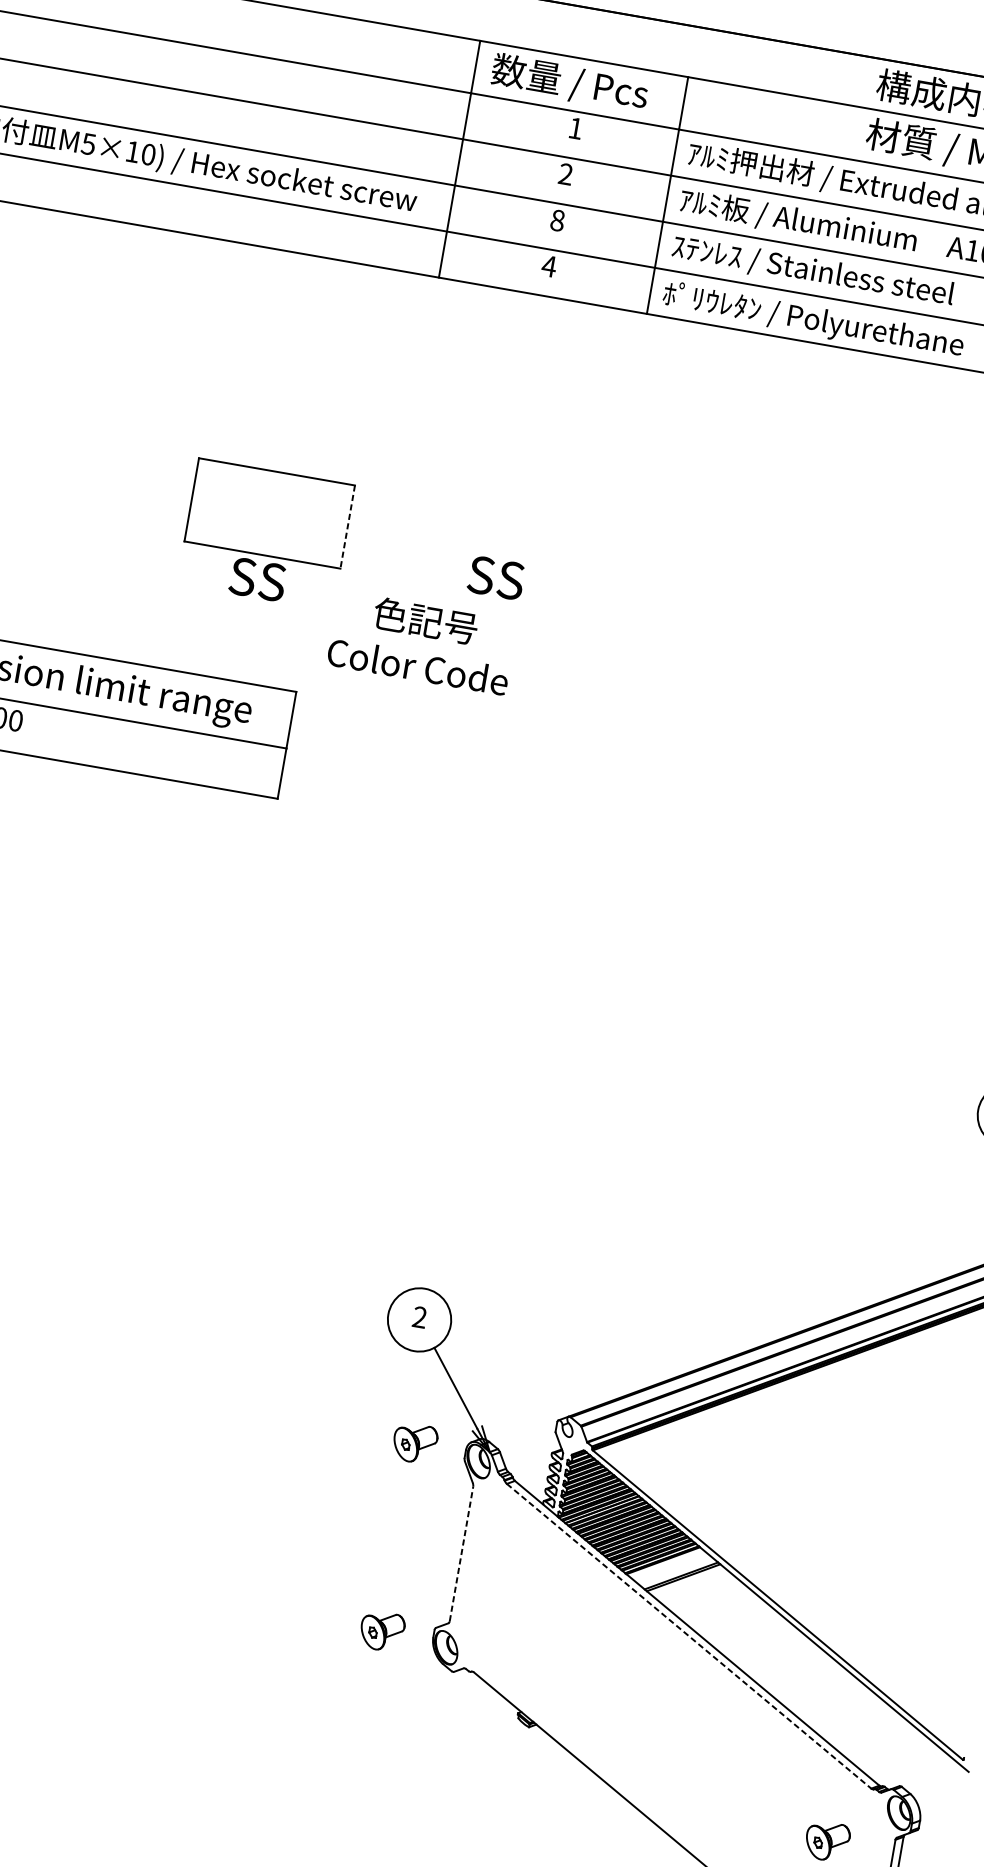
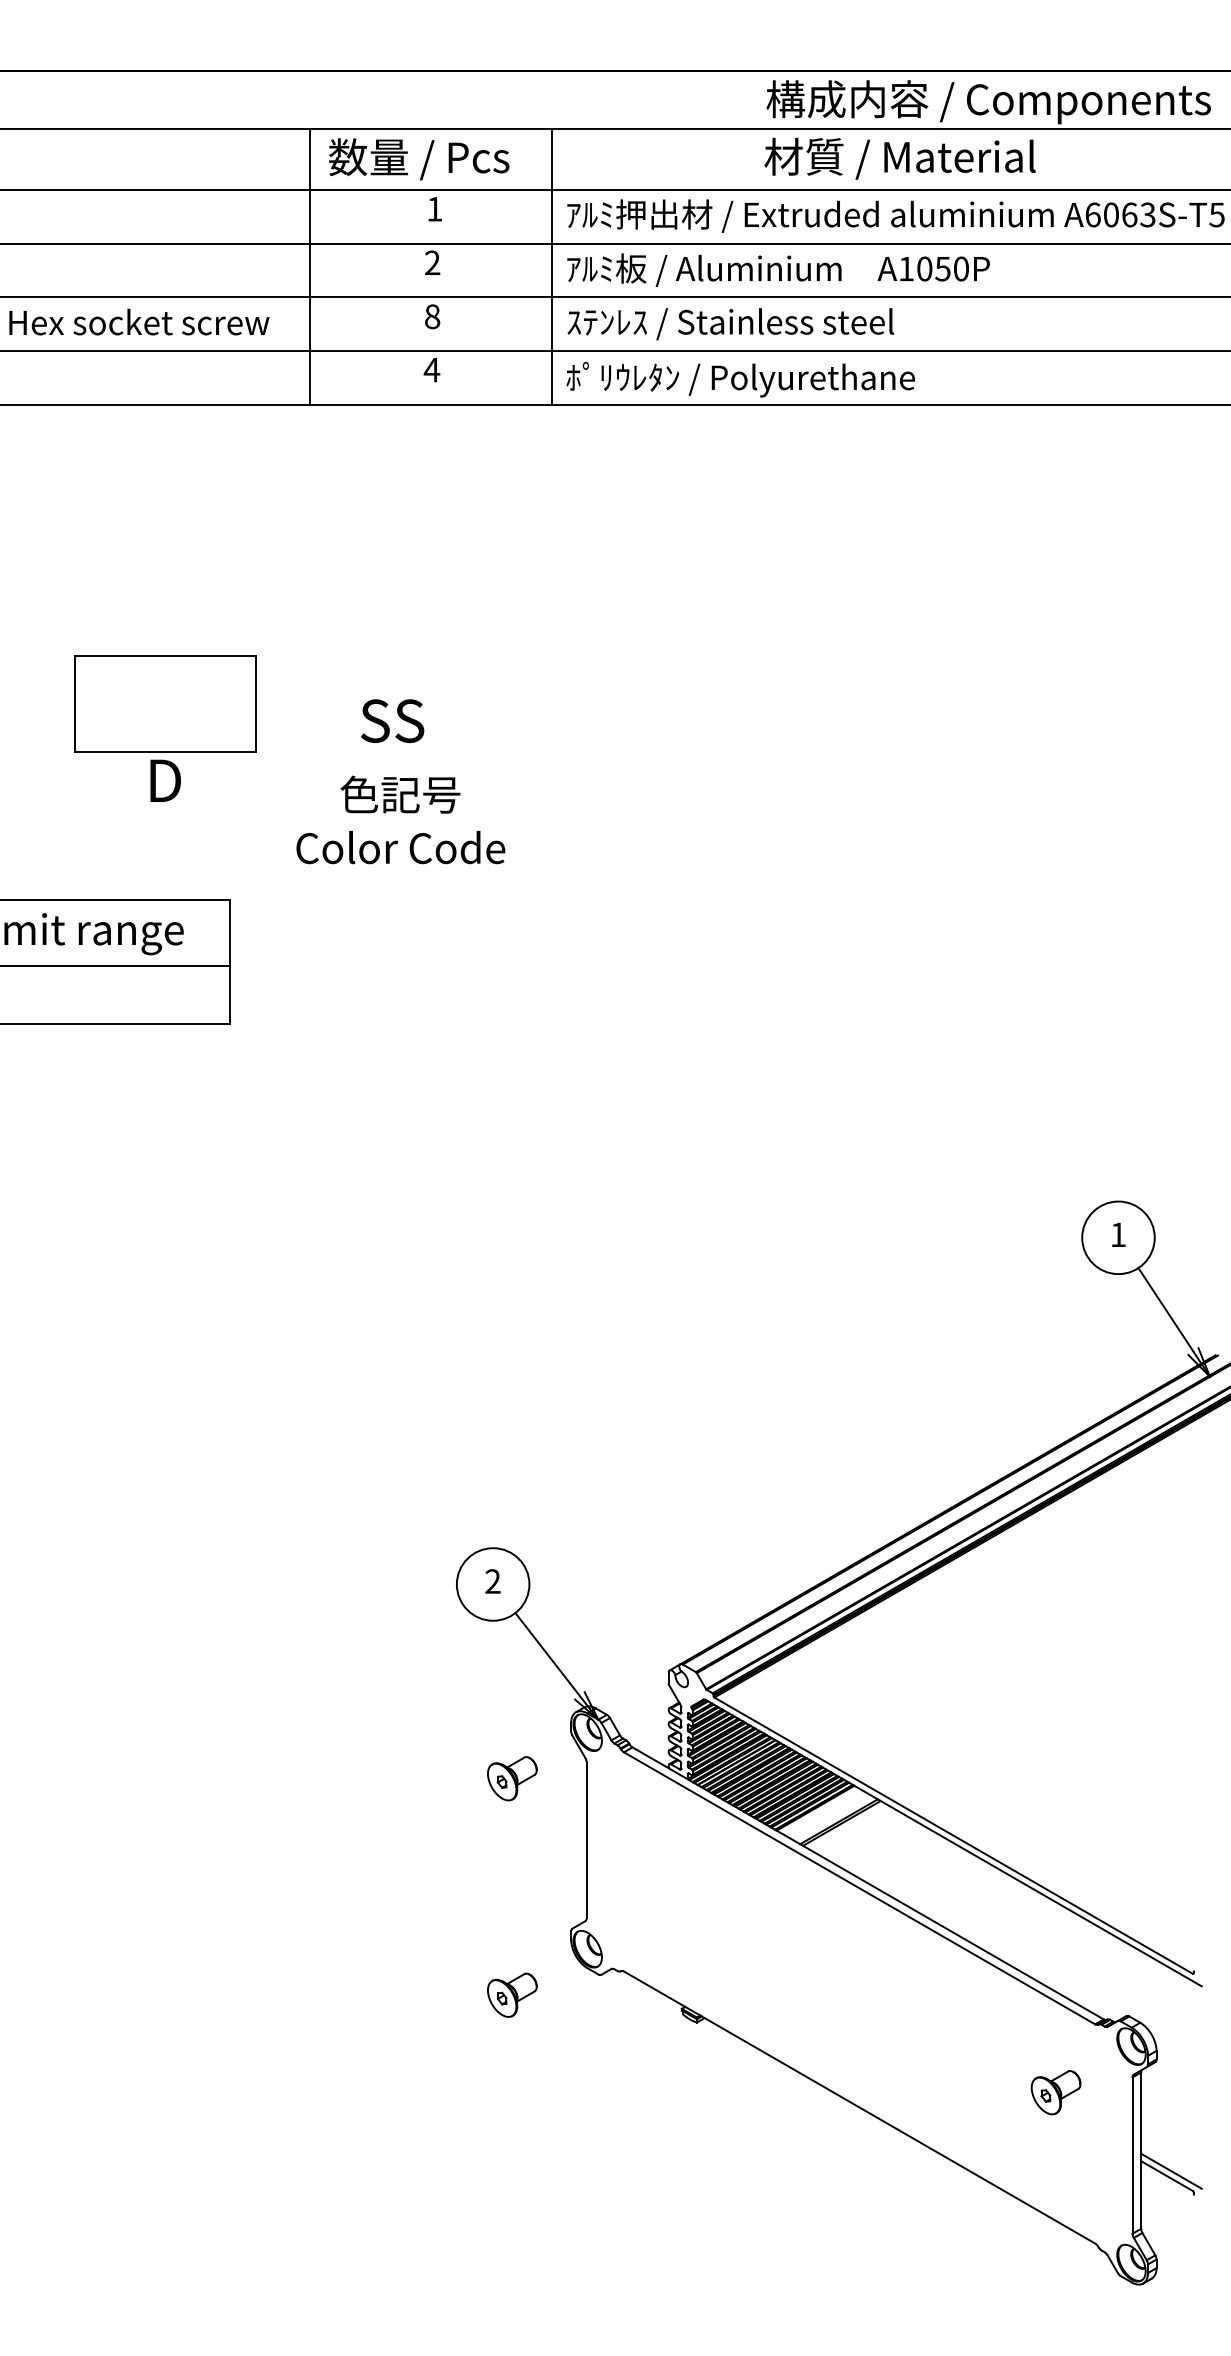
line: (347, 527) -> (255, 704), dashed -> solid
text: (496, 577) -> (392, 720), moved
text: (257, 579) -> (164, 780), SS -> D
text: (422, 642) -> (400, 819), moved
part: (415, 1443) -> (512, 1778), moved
line: (461, 1553) -> (586, 1839), dashed -> solid
part: (382, 1630) -> (512, 1994), moved
line: (689, 1636) -> (860, 1888), dashed -> solid

